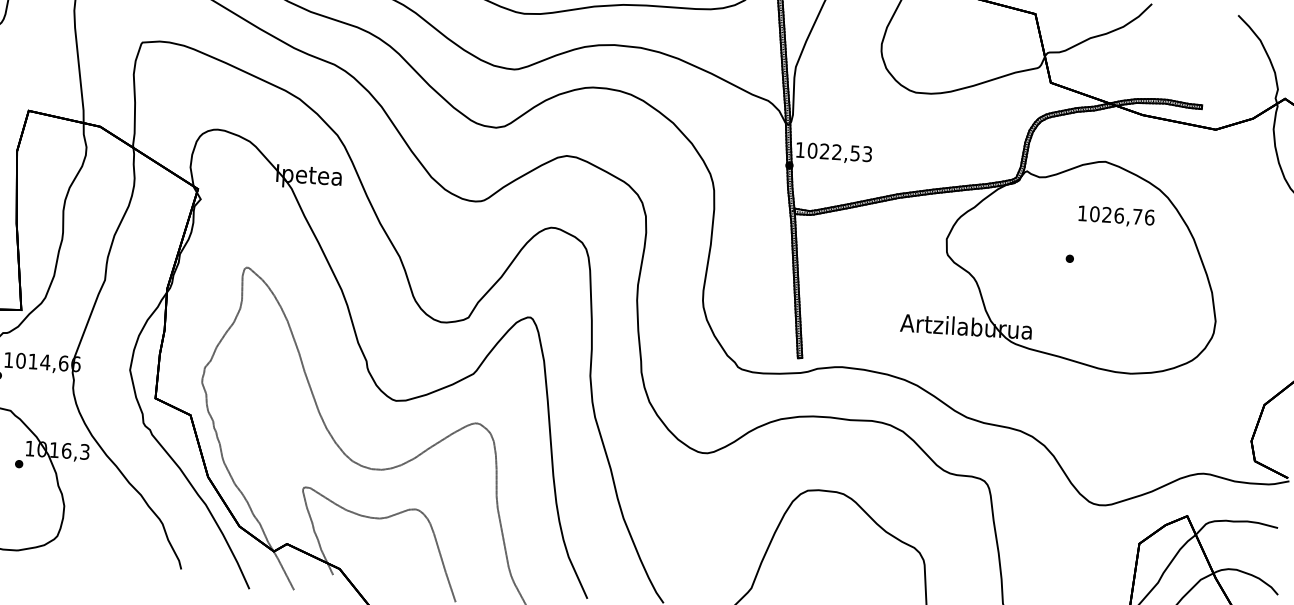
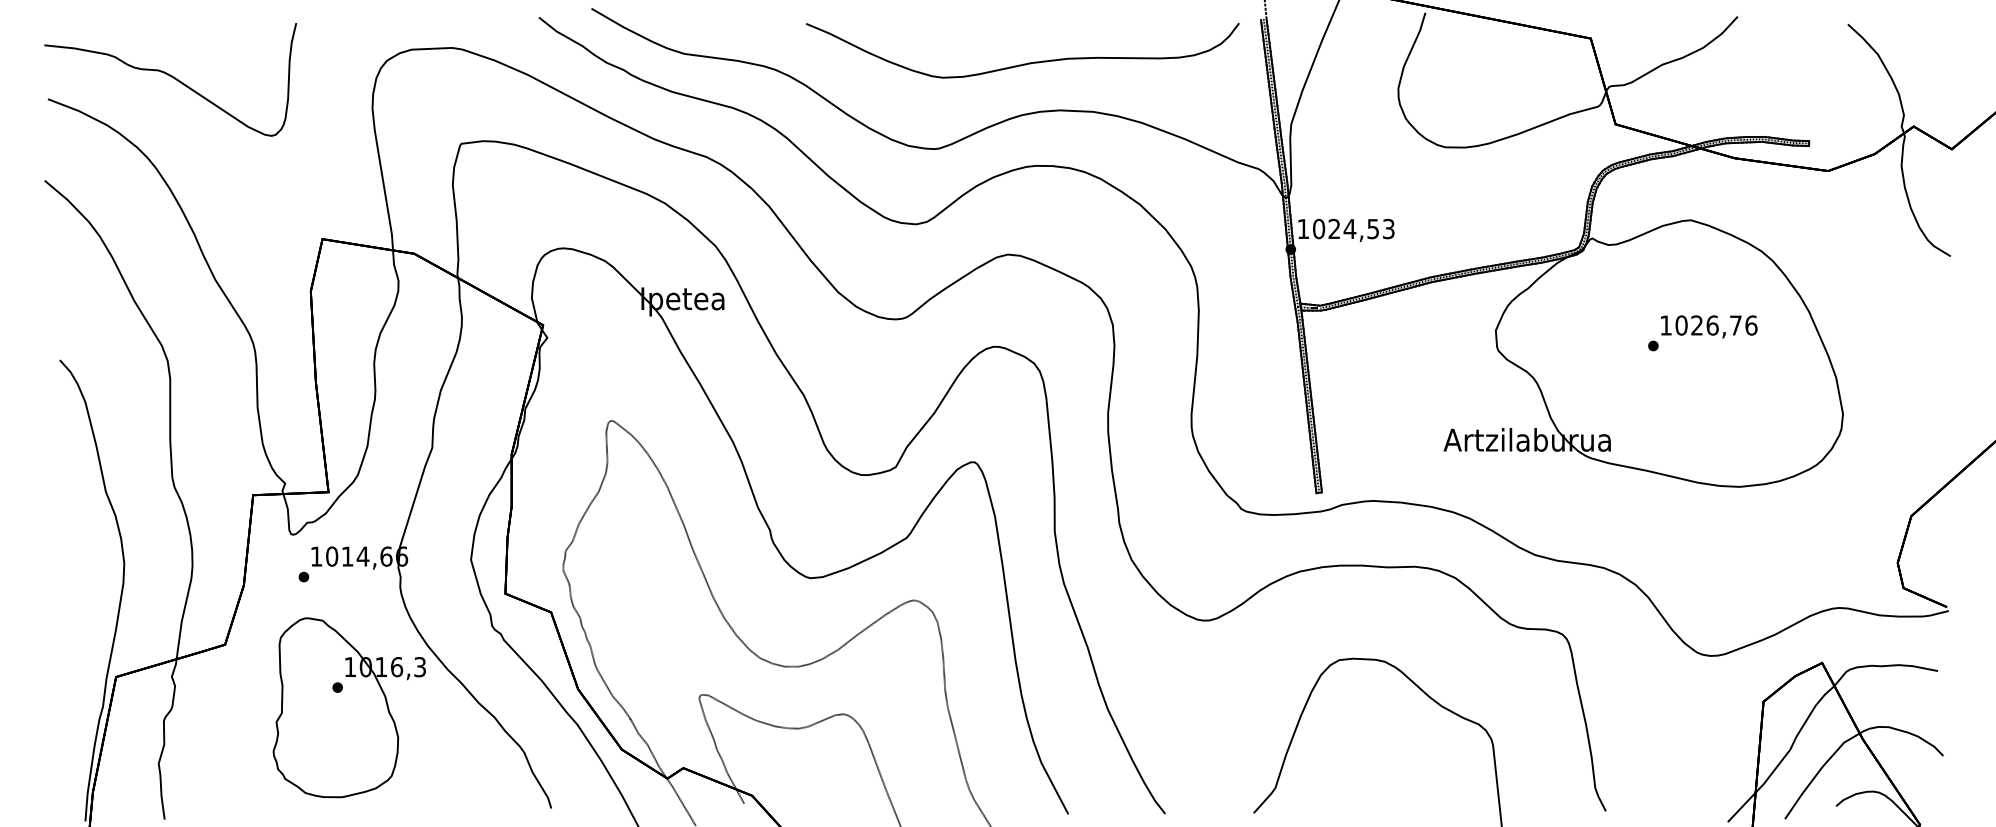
text: (836, 151) -> (1349, 228), 1022,53 -> 1024,53
text: (1116, 216) -> (1709, 326), moved

